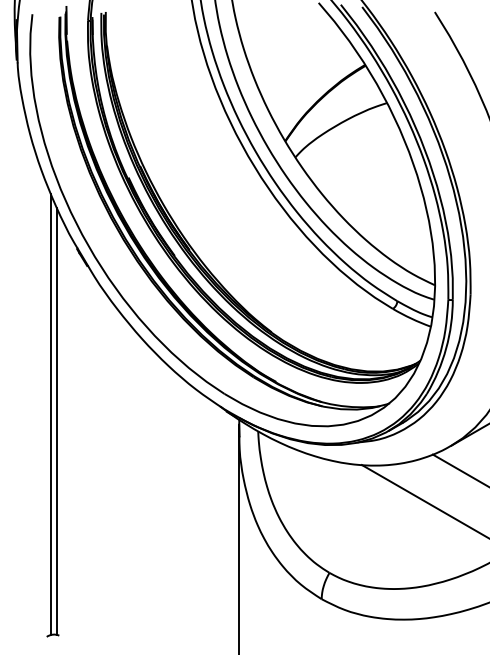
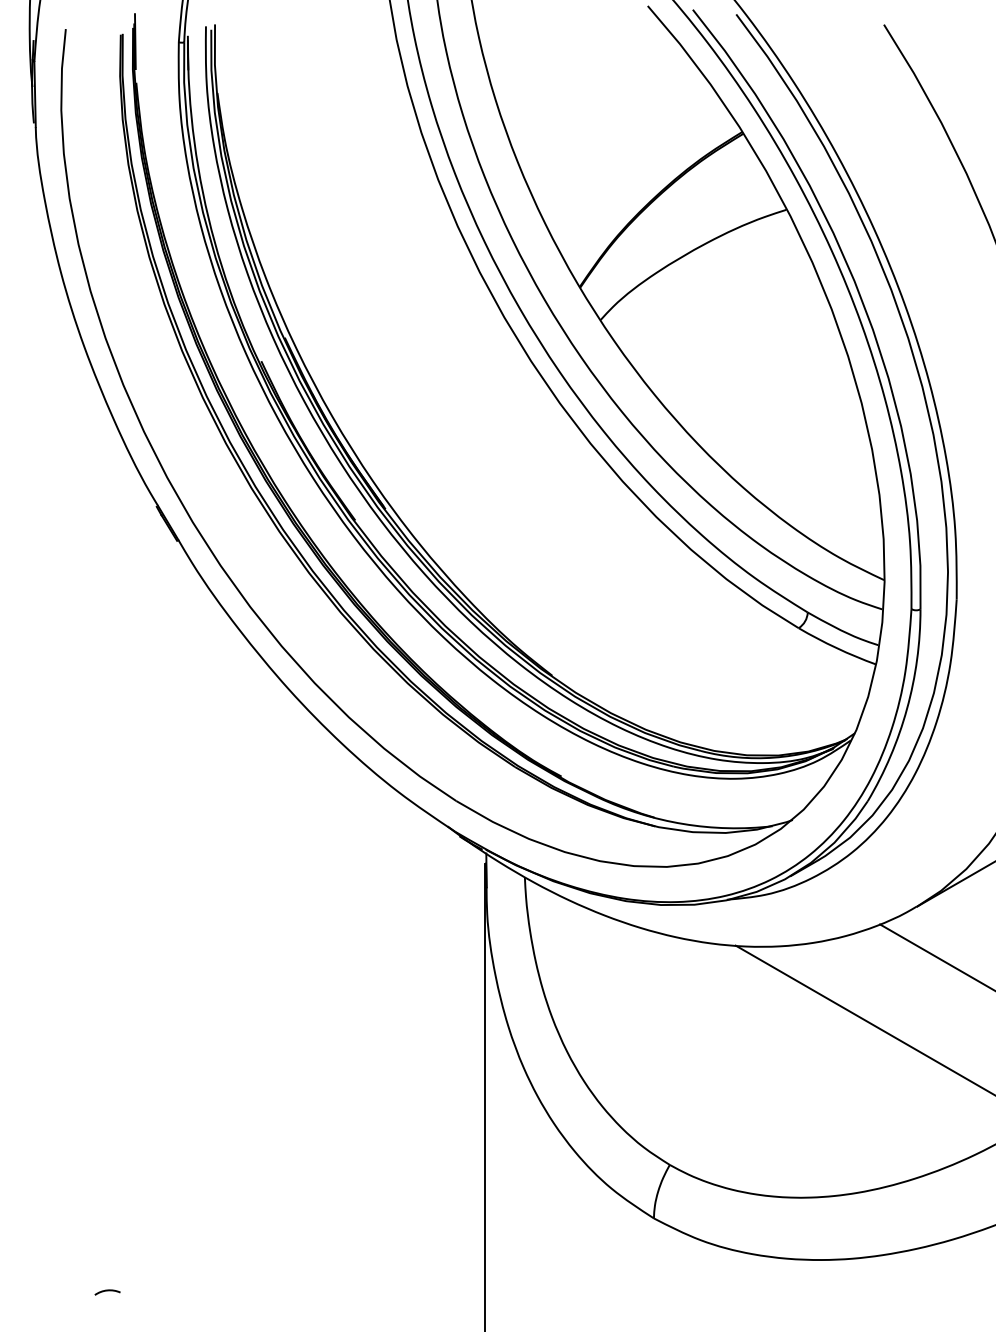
line: (51, 414) -> (104, 842), removed
line: (56, 420) -> (114, 855), removed

